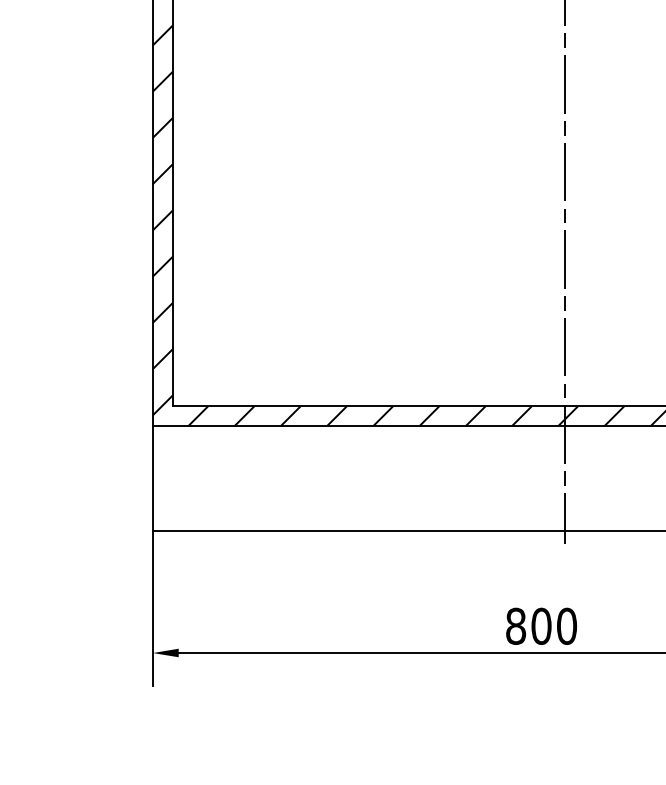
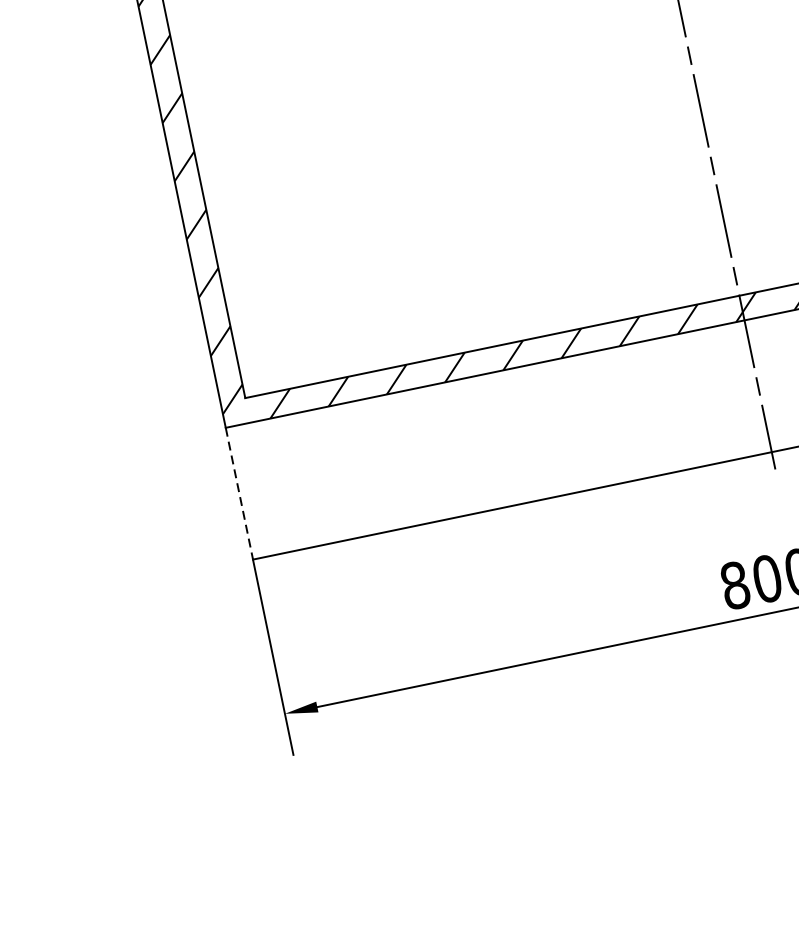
line: (152, 478) -> (238, 494), solid -> dashed

